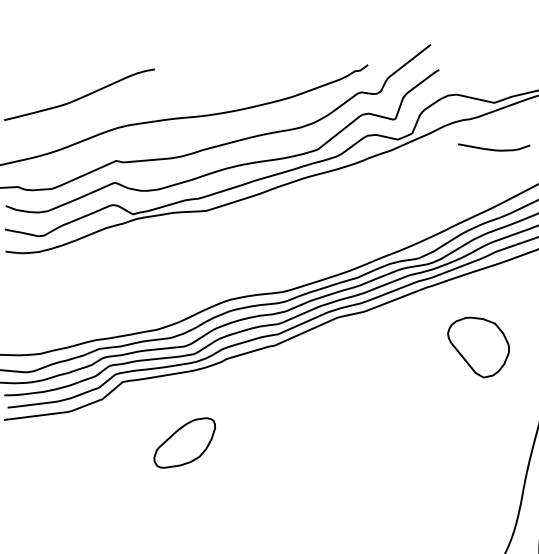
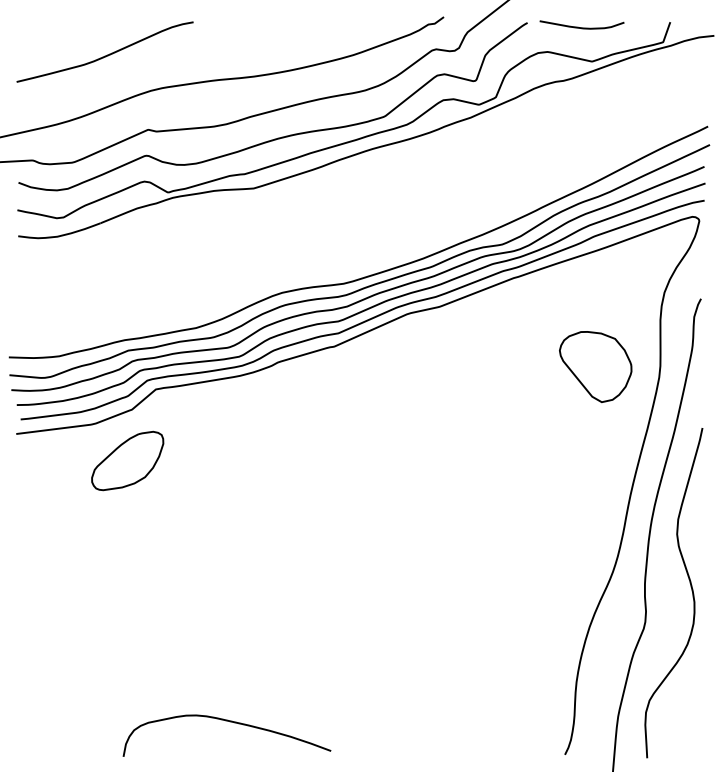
curve: (493, 149) -> (581, 27), moved
part: (478, 348) -> (595, 367), moved
part: (184, 442) -> (127, 460), moved

